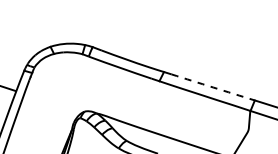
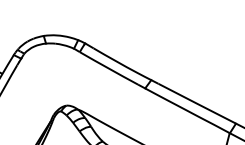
arc: (213, 87) -> (197, 103), dashed -> solid

